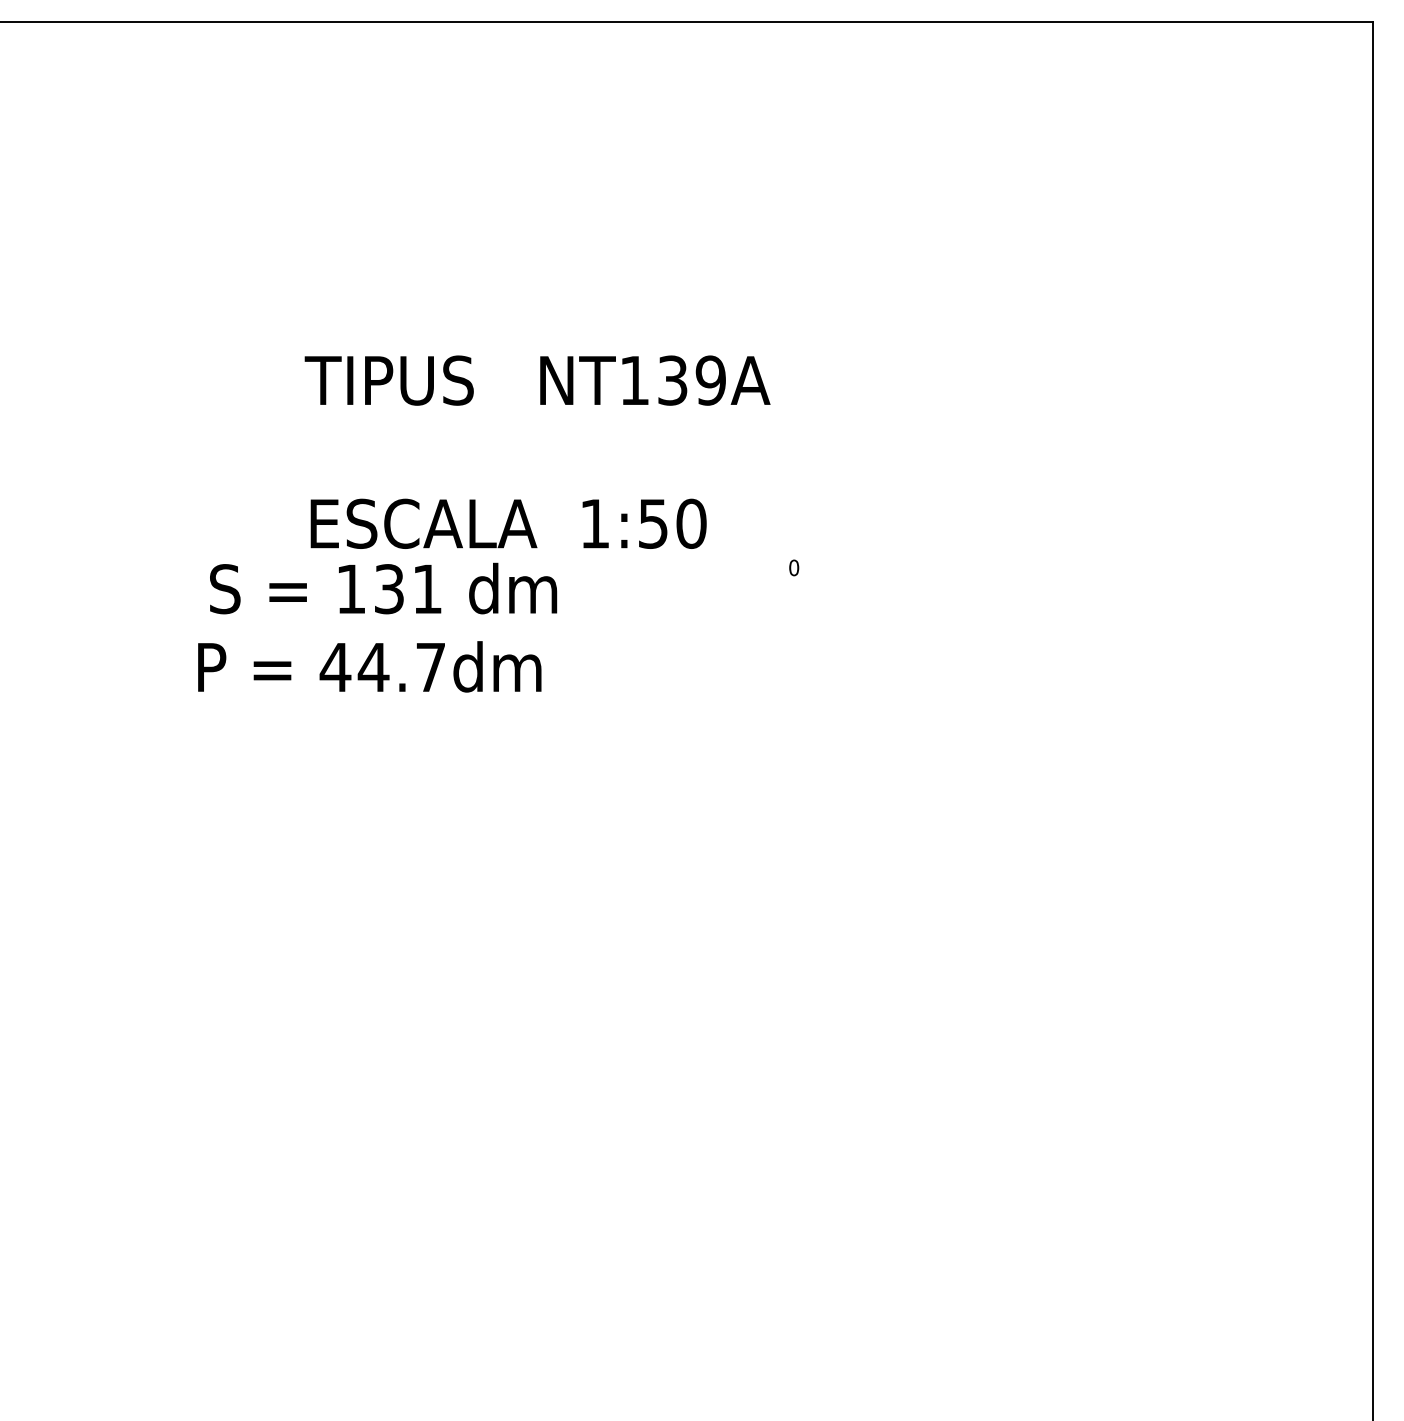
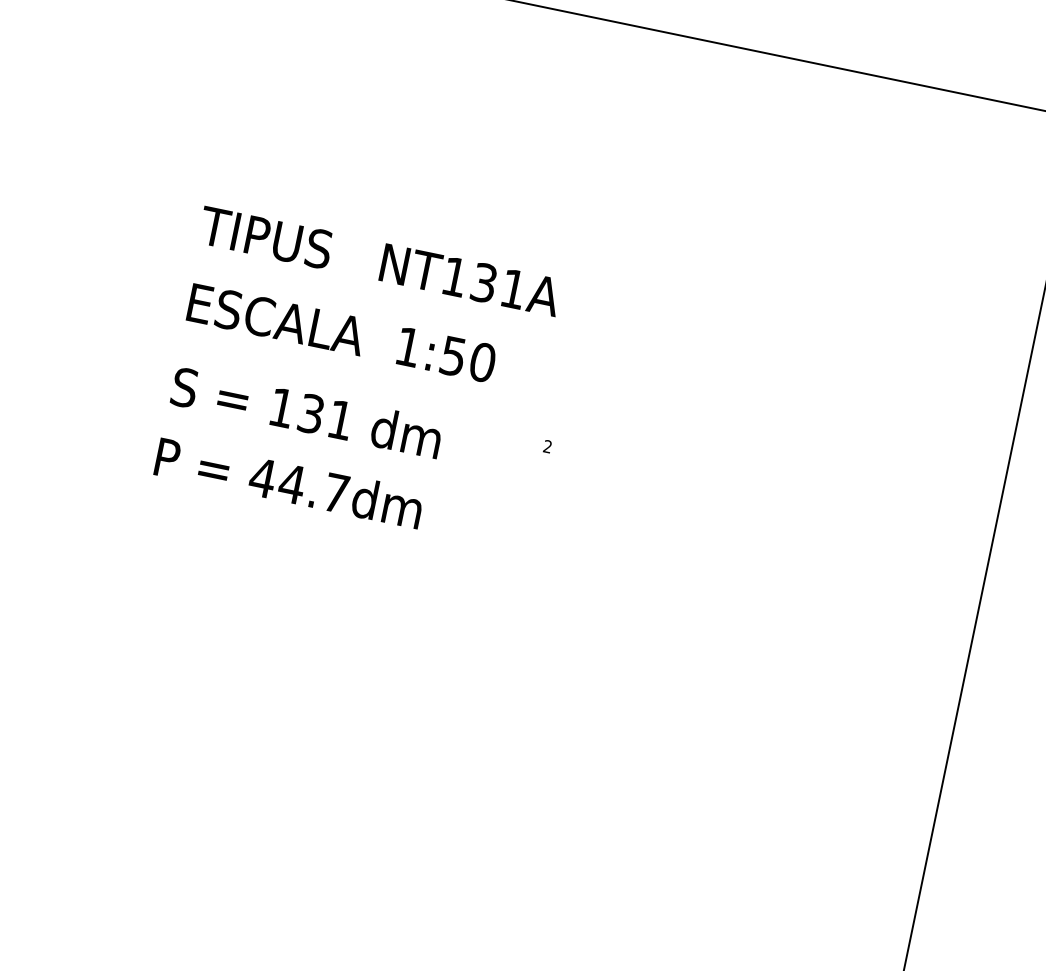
text: (710, 380) -> (513, 288), NT139A -> NT131A
text: (508, 523) -> (341, 333), moved
text: (794, 567) -> (548, 446), 0 -> 2
text: (383, 588) -> (306, 412), moved
text: (369, 666) -> (289, 482), moved

